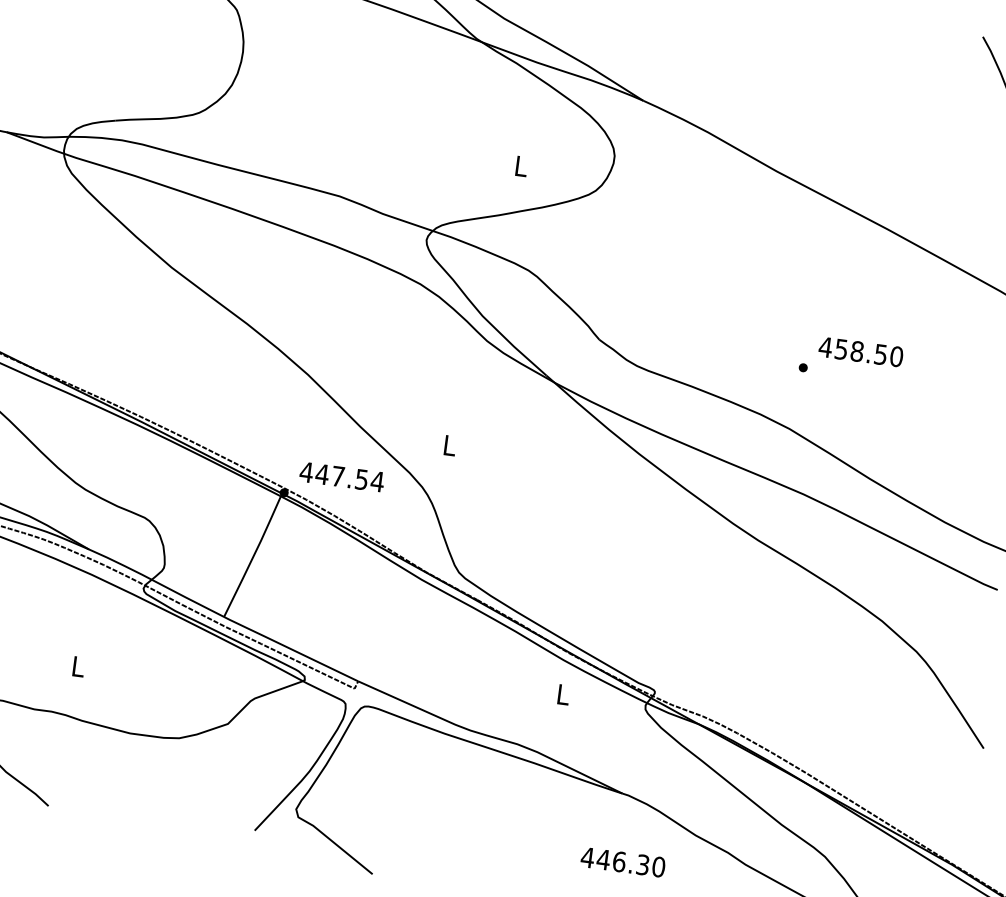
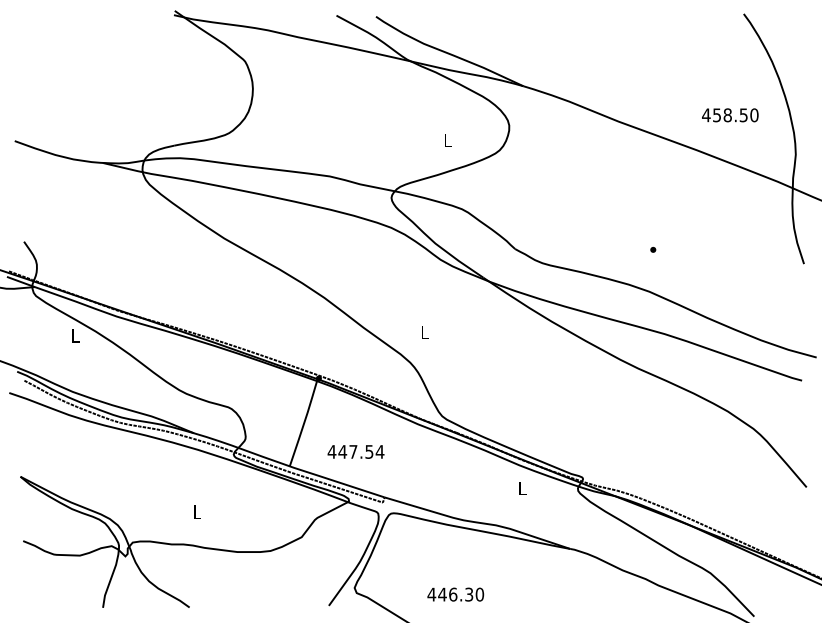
text: (861, 352) -> (730, 115), moved
text: (341, 476) -> (355, 451), moved
text: (622, 862) -> (455, 594), moved

